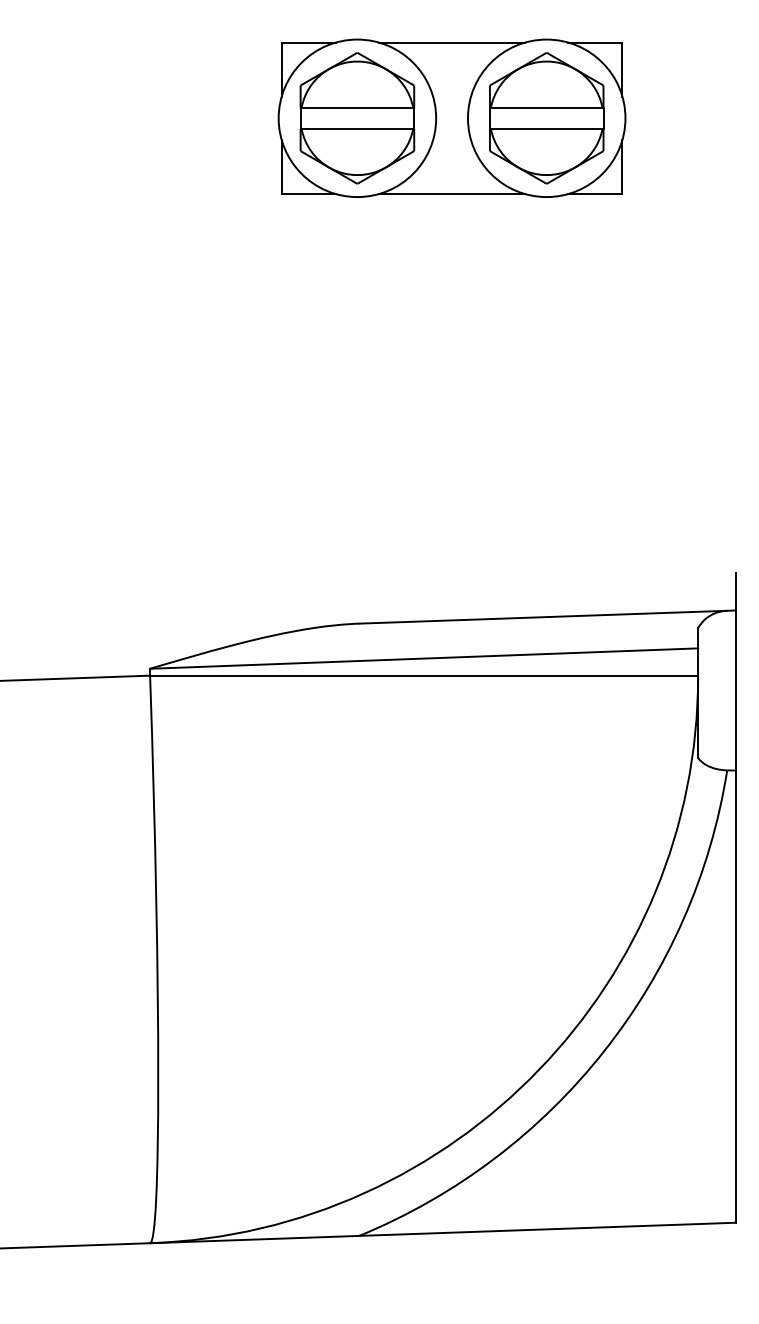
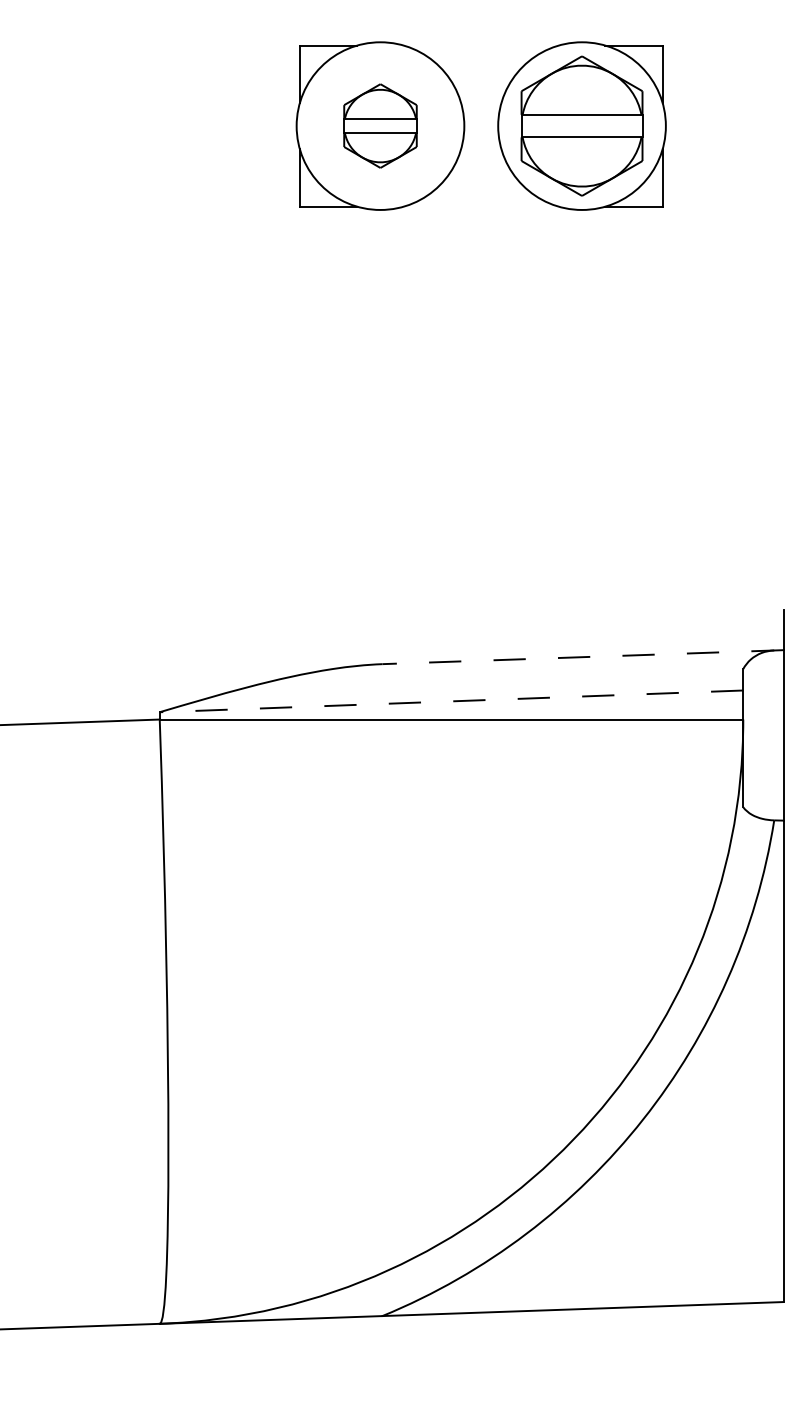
line: (452, 42) -> (481, 45), removed
part: (357, 117) -> (380, 125), size x0.6
line: (452, 193) -> (481, 206), removed
line: (548, 617) -> (583, 657), solid -> dashed
line: (424, 658) -> (451, 701), solid -> dashed

